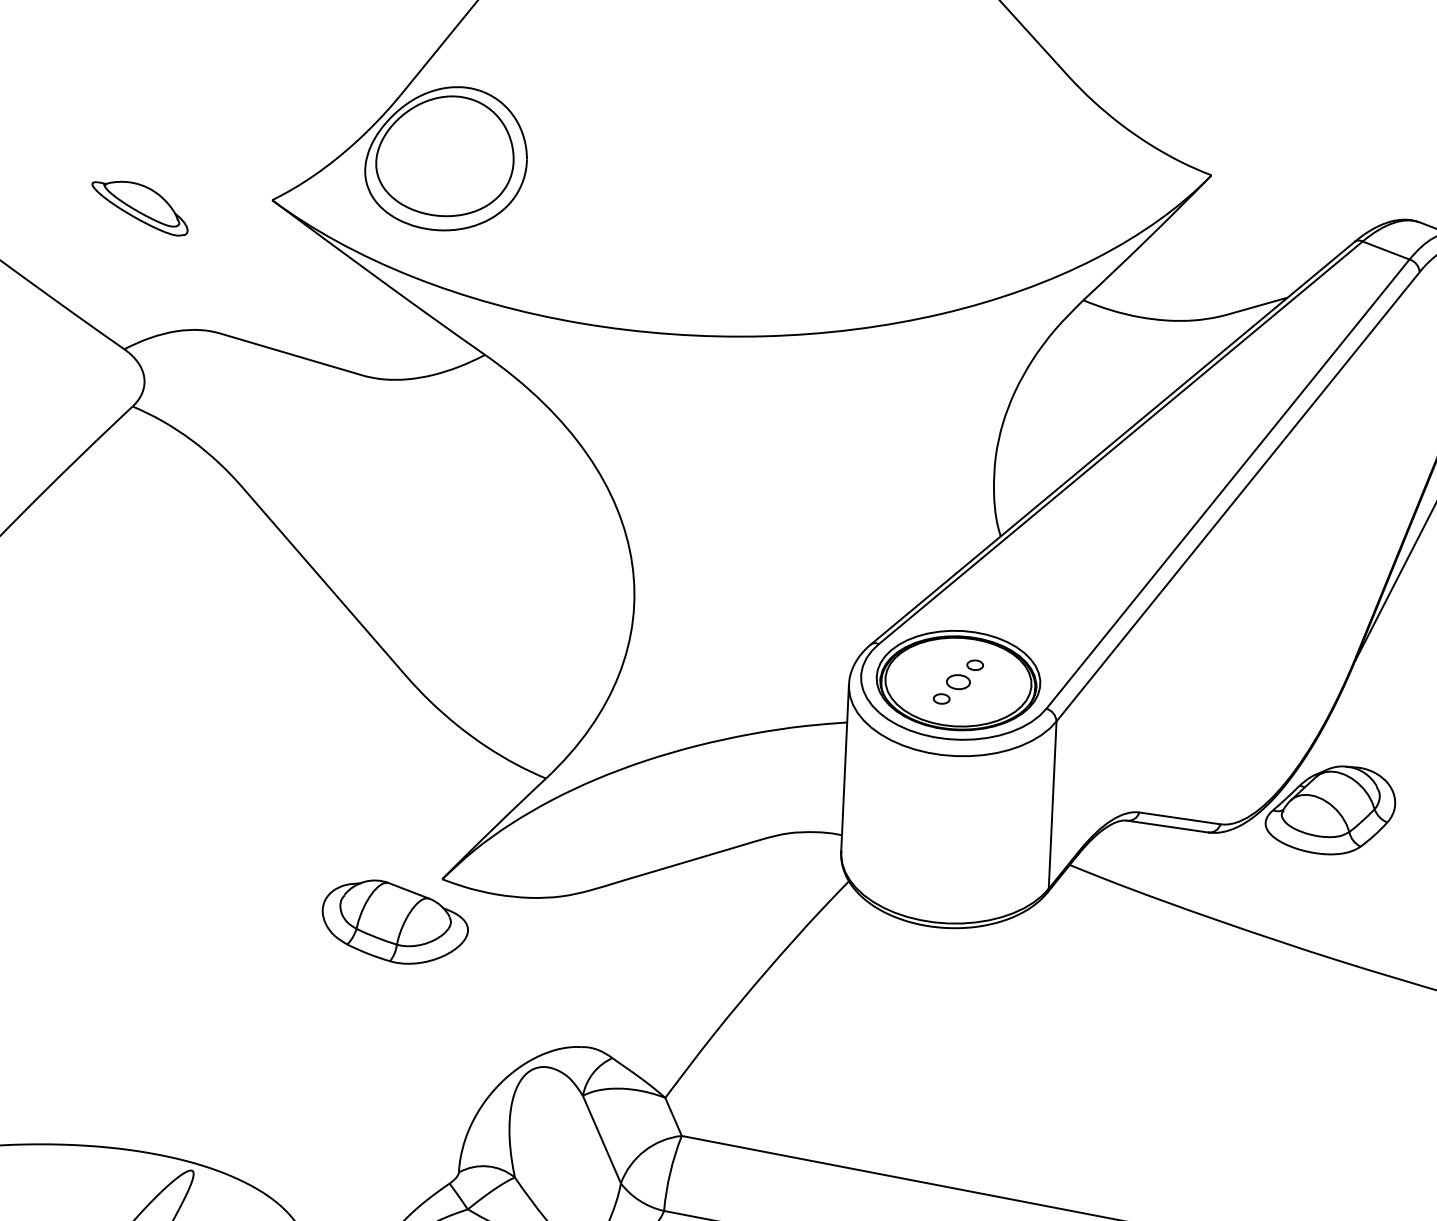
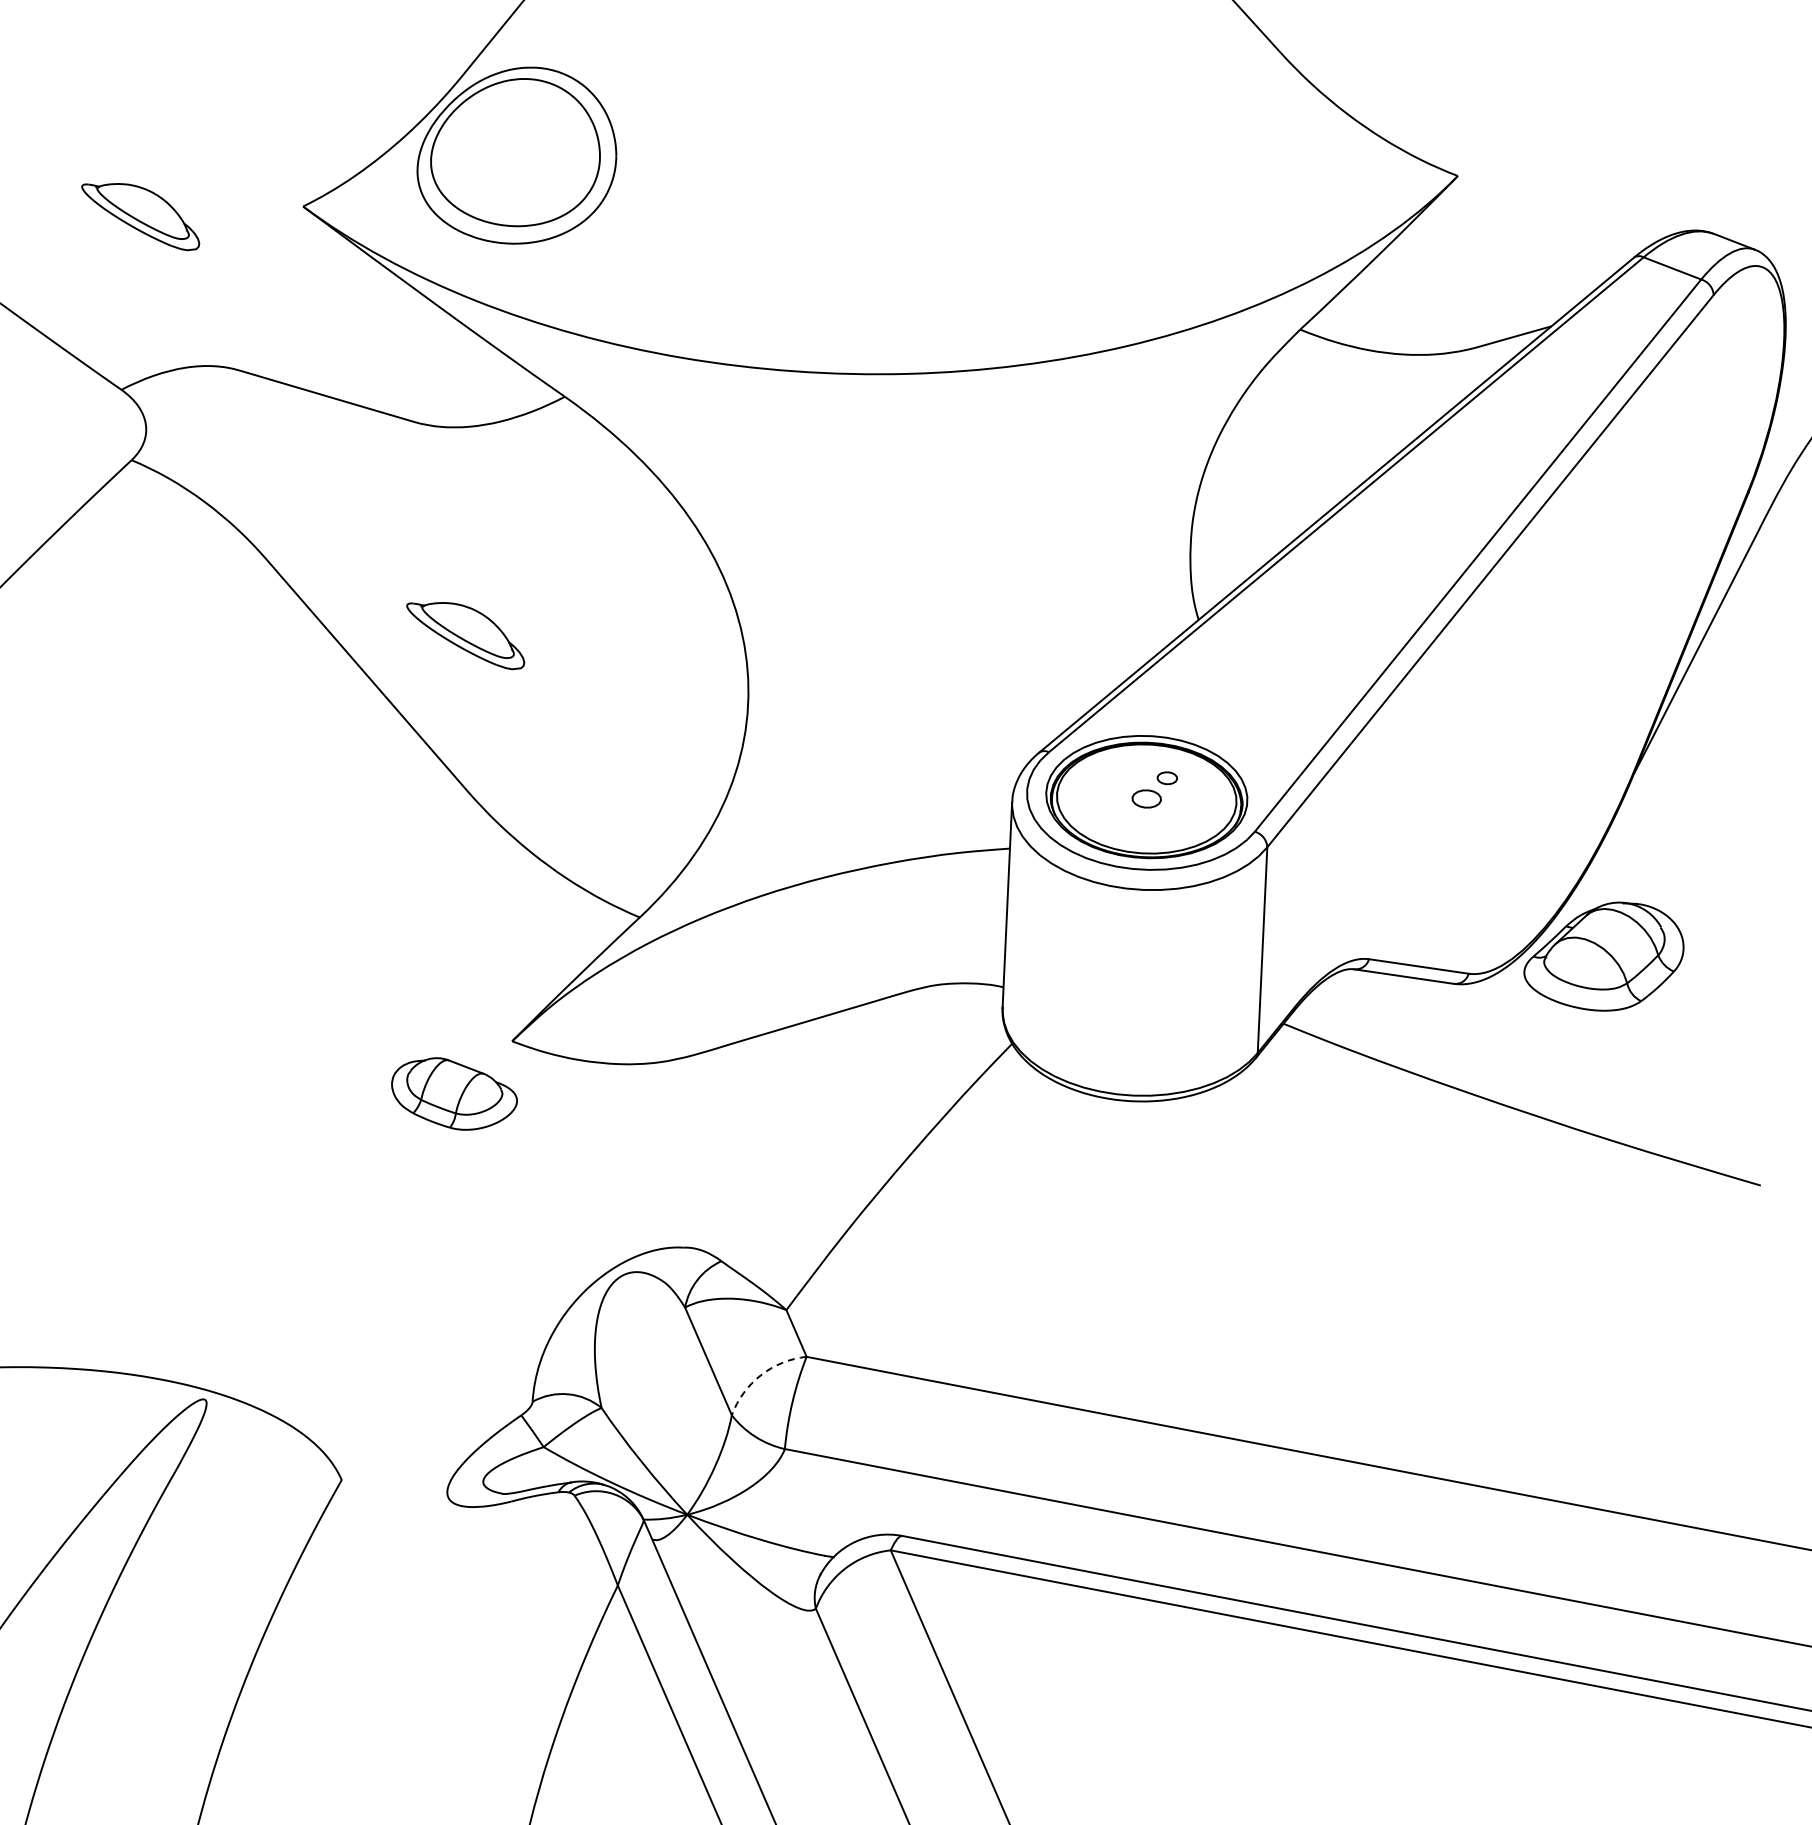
part: (404, 549) -> (465, 636), added
part: (941, 698) -> (1125, 819), removed
part: (395, 921) -> (454, 1093), size x0.7
arc: (644, 1151) -> (760, 1375), solid -> dashed

